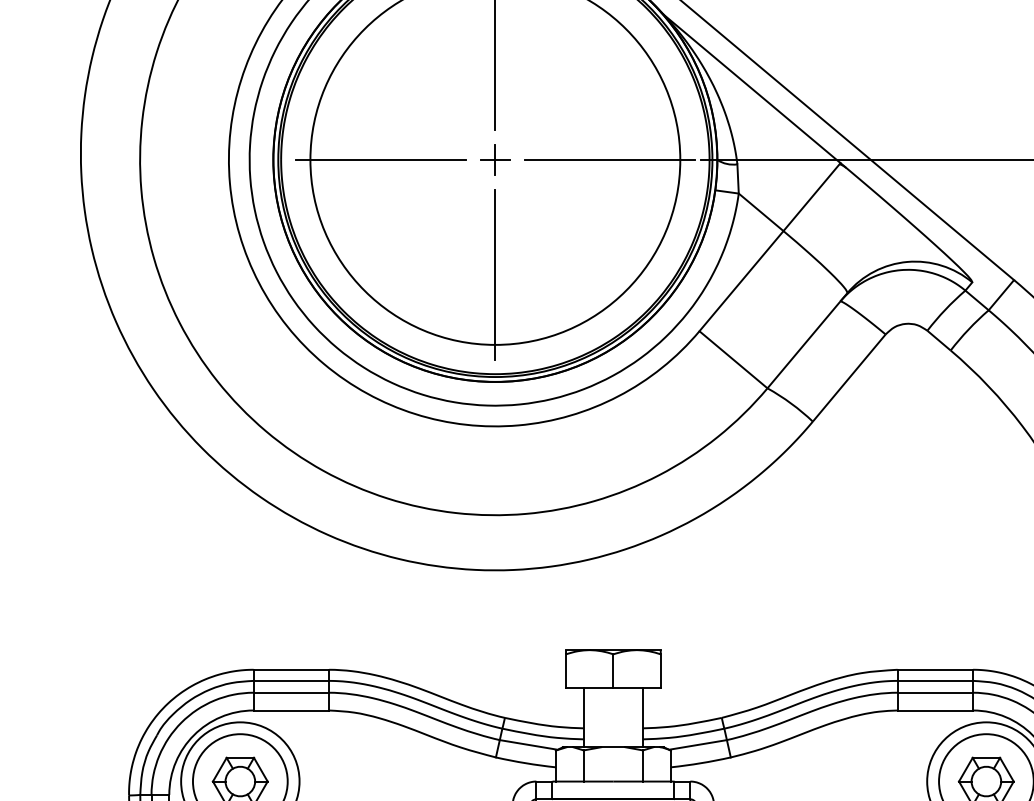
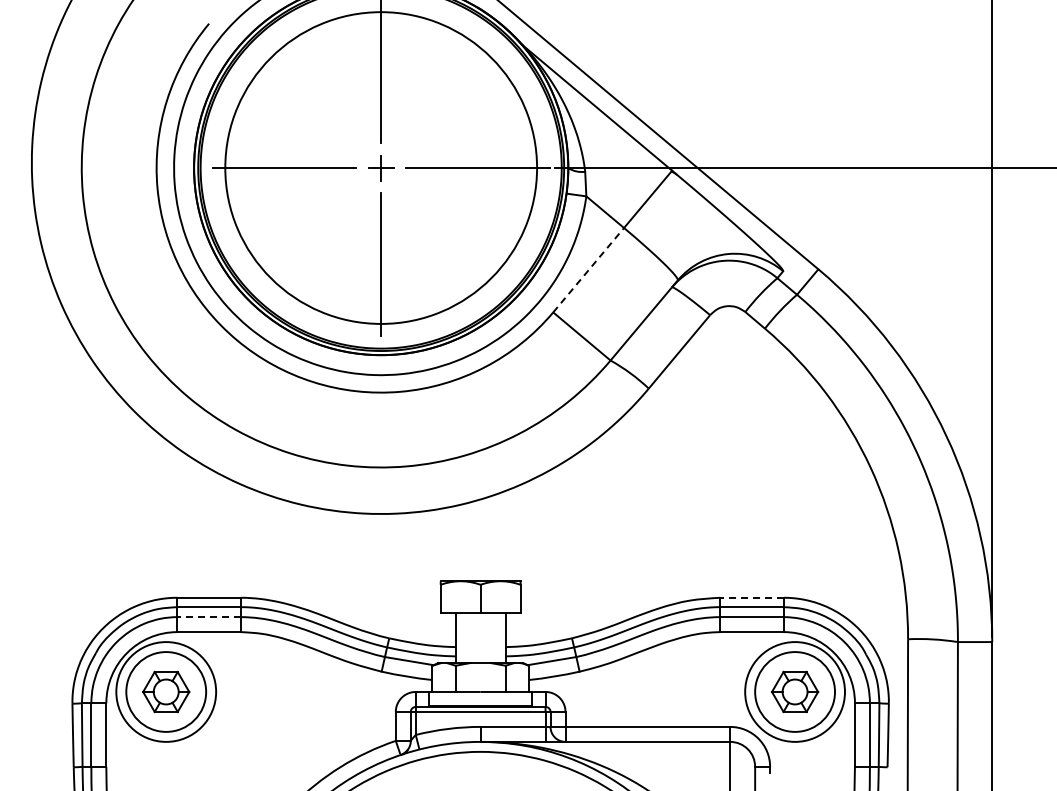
line: (741, 280) -> (588, 269), solid -> dashed
line: (935, 669) -> (752, 597), solid -> dashed
line: (291, 693) -> (209, 617), solid -> dashed

